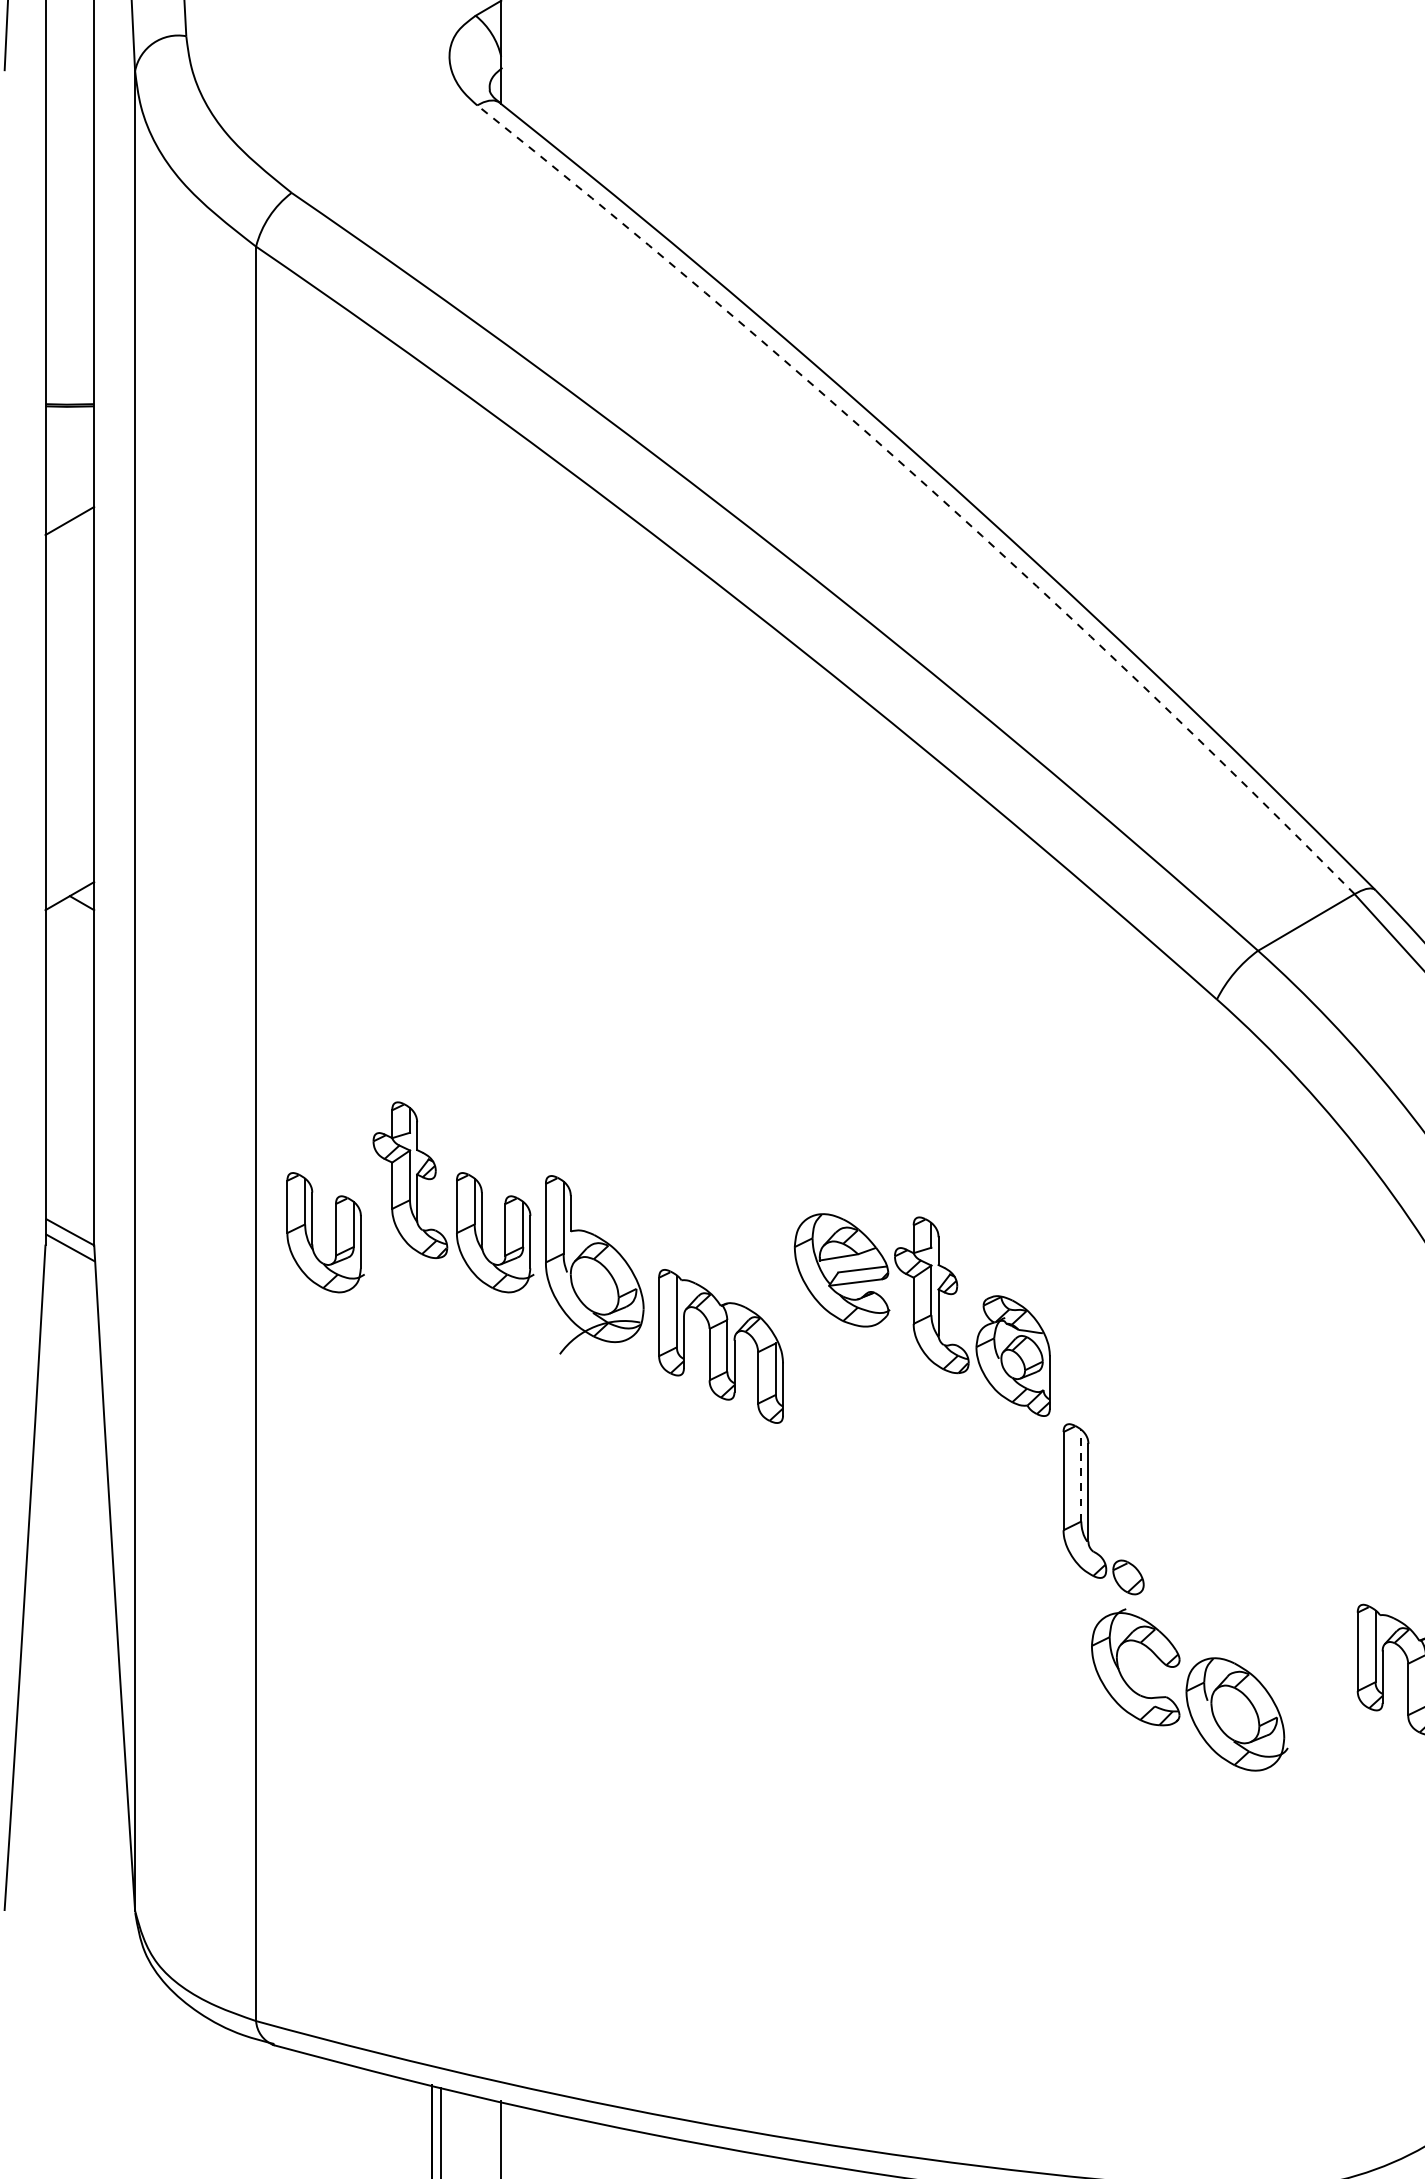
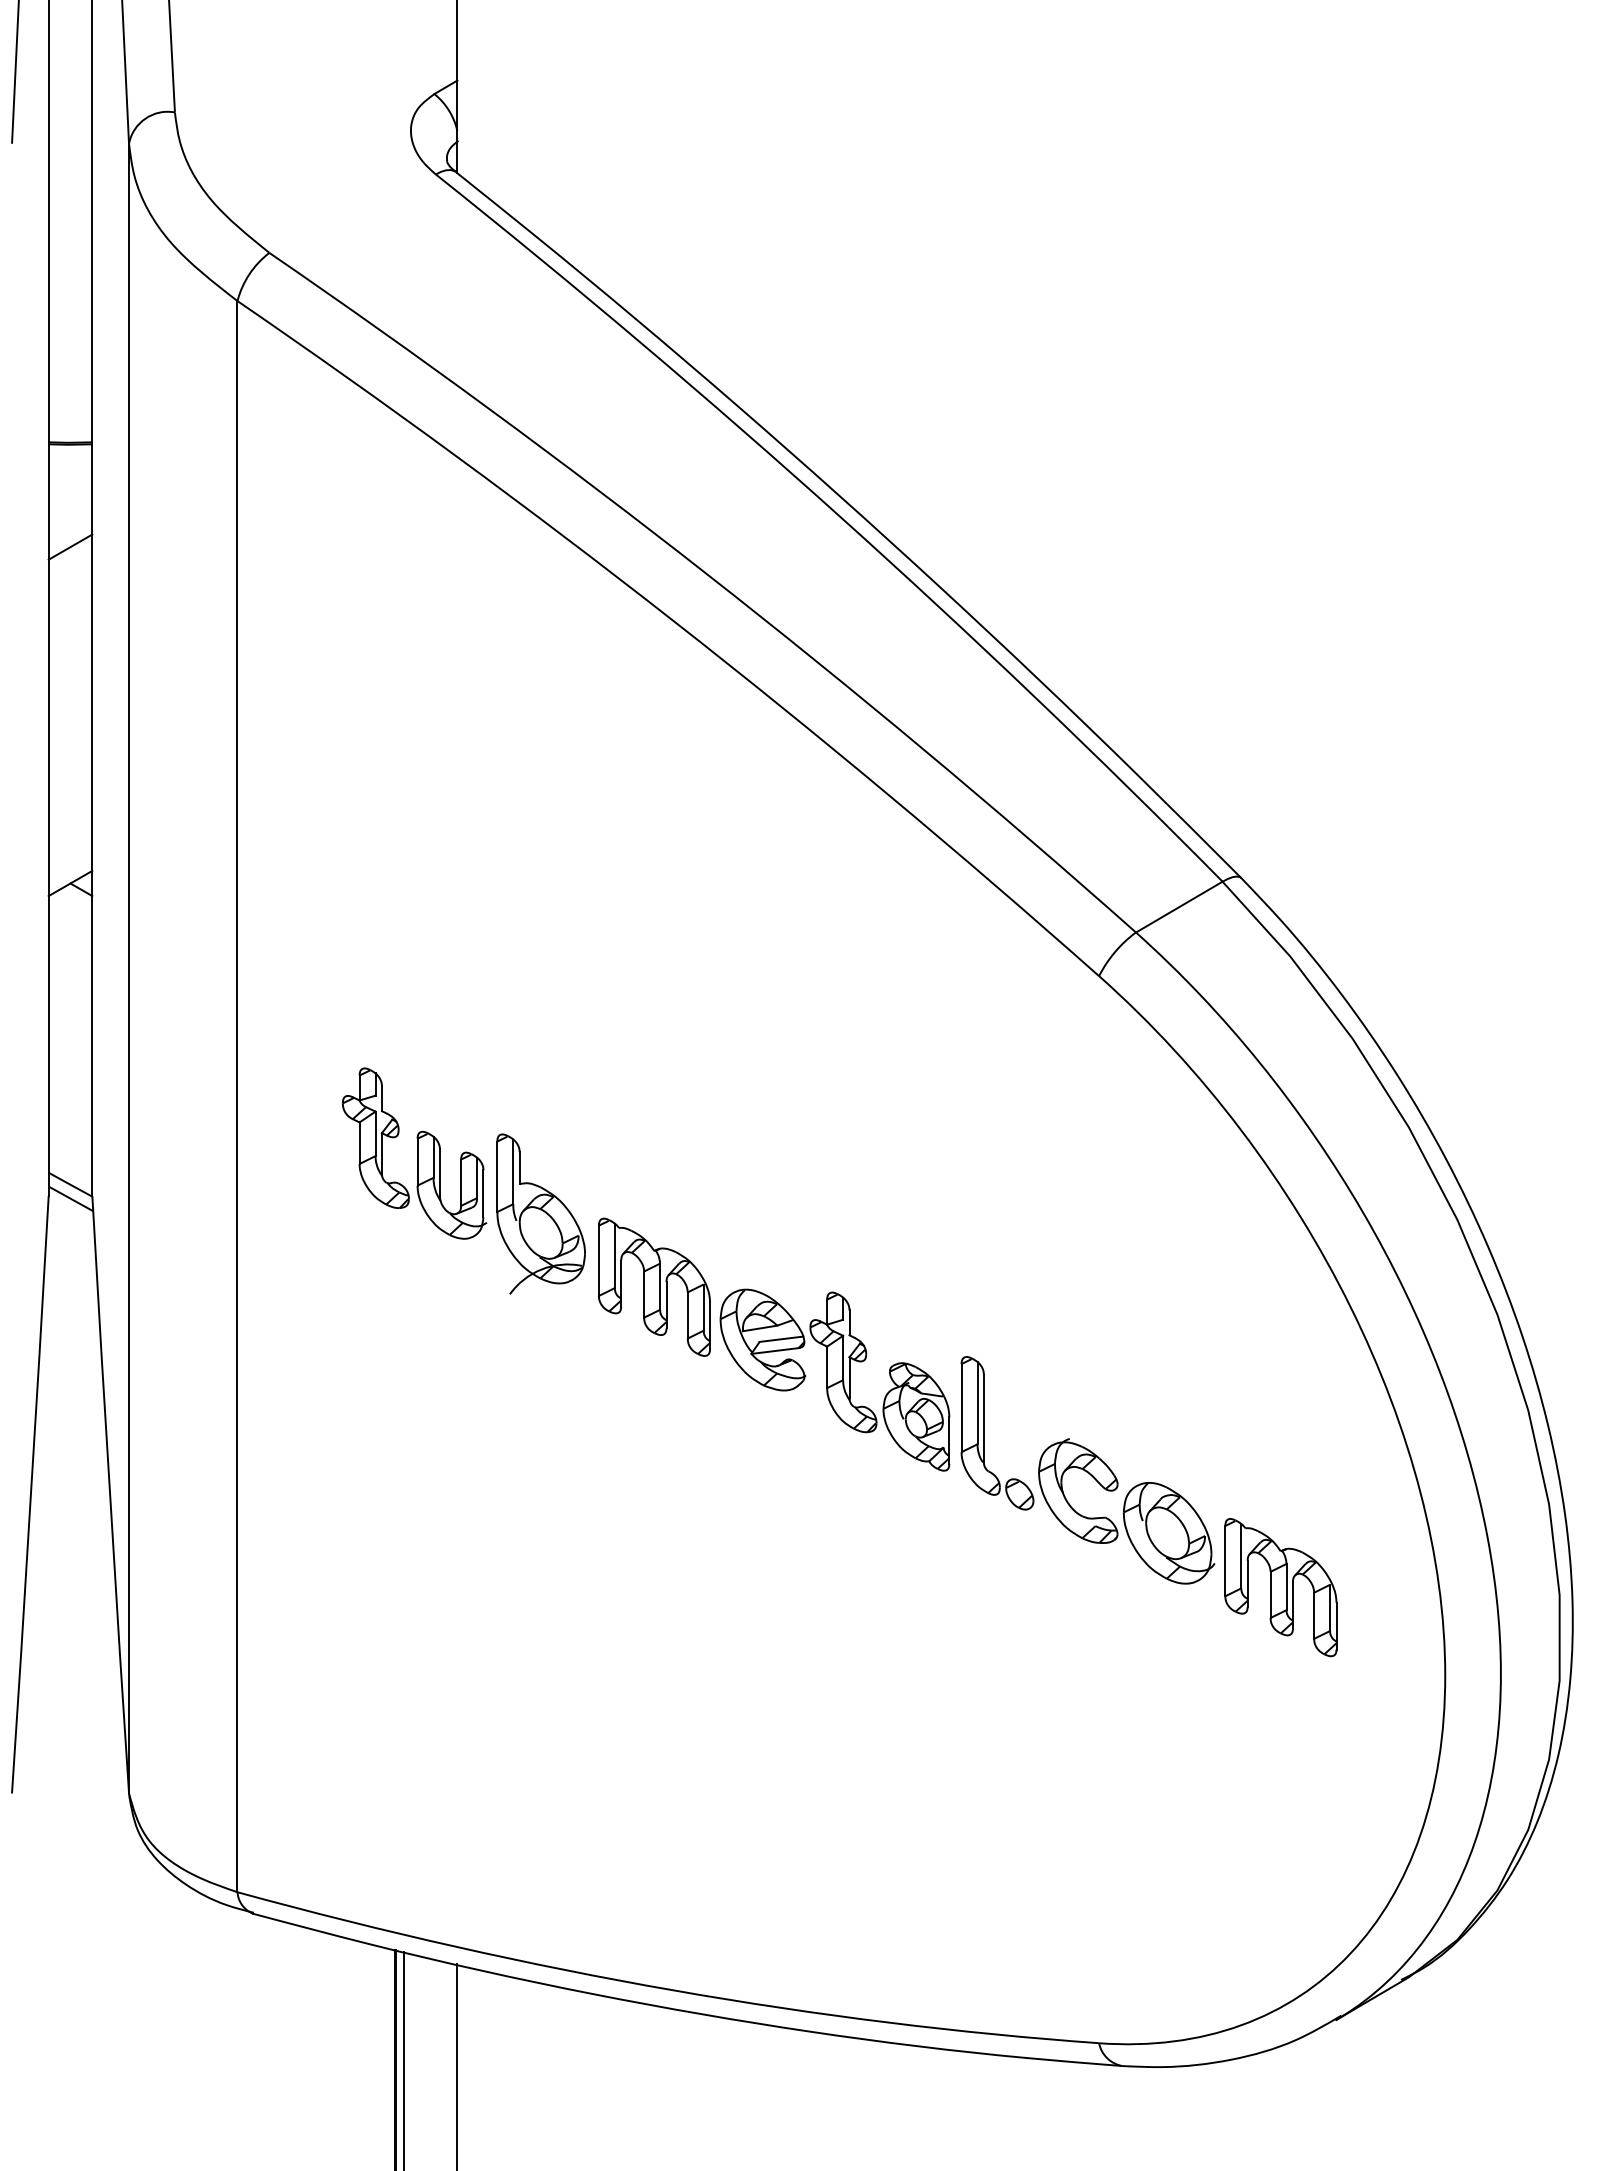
arc: (927, 486) -> (839, 516), dashed -> solid
part: (335, 1231) -> (308, 1184), removed
part: (921, 1314) -> (834, 1379), moved
line: (1081, 1474) -> (977, 1402), dashed -> solid
part: (1189, 1690) -> (1126, 1511), moved

